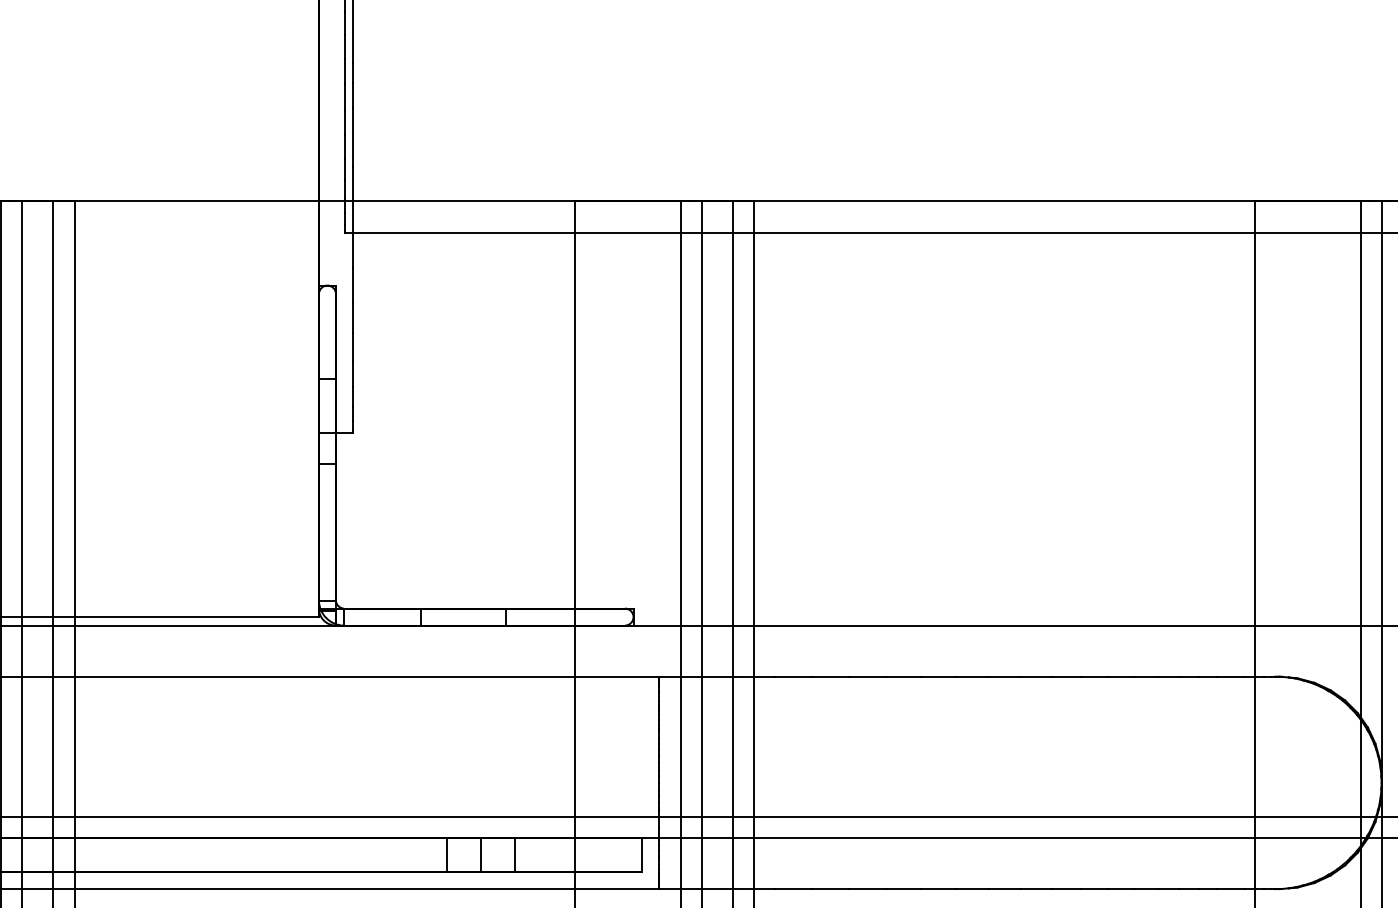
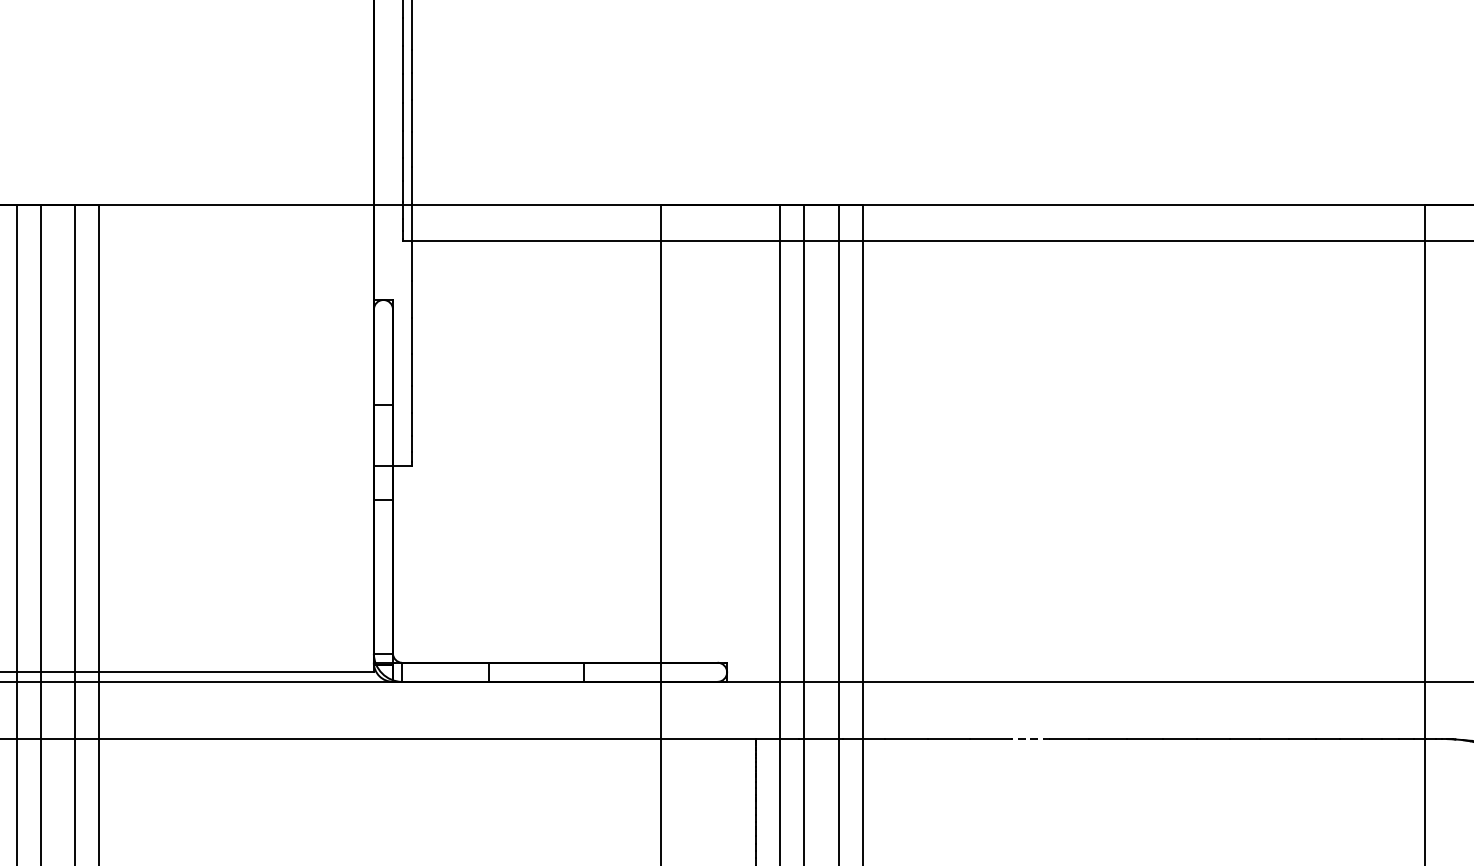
line: (903, 676) -> (1030, 739), solid -> dashed

